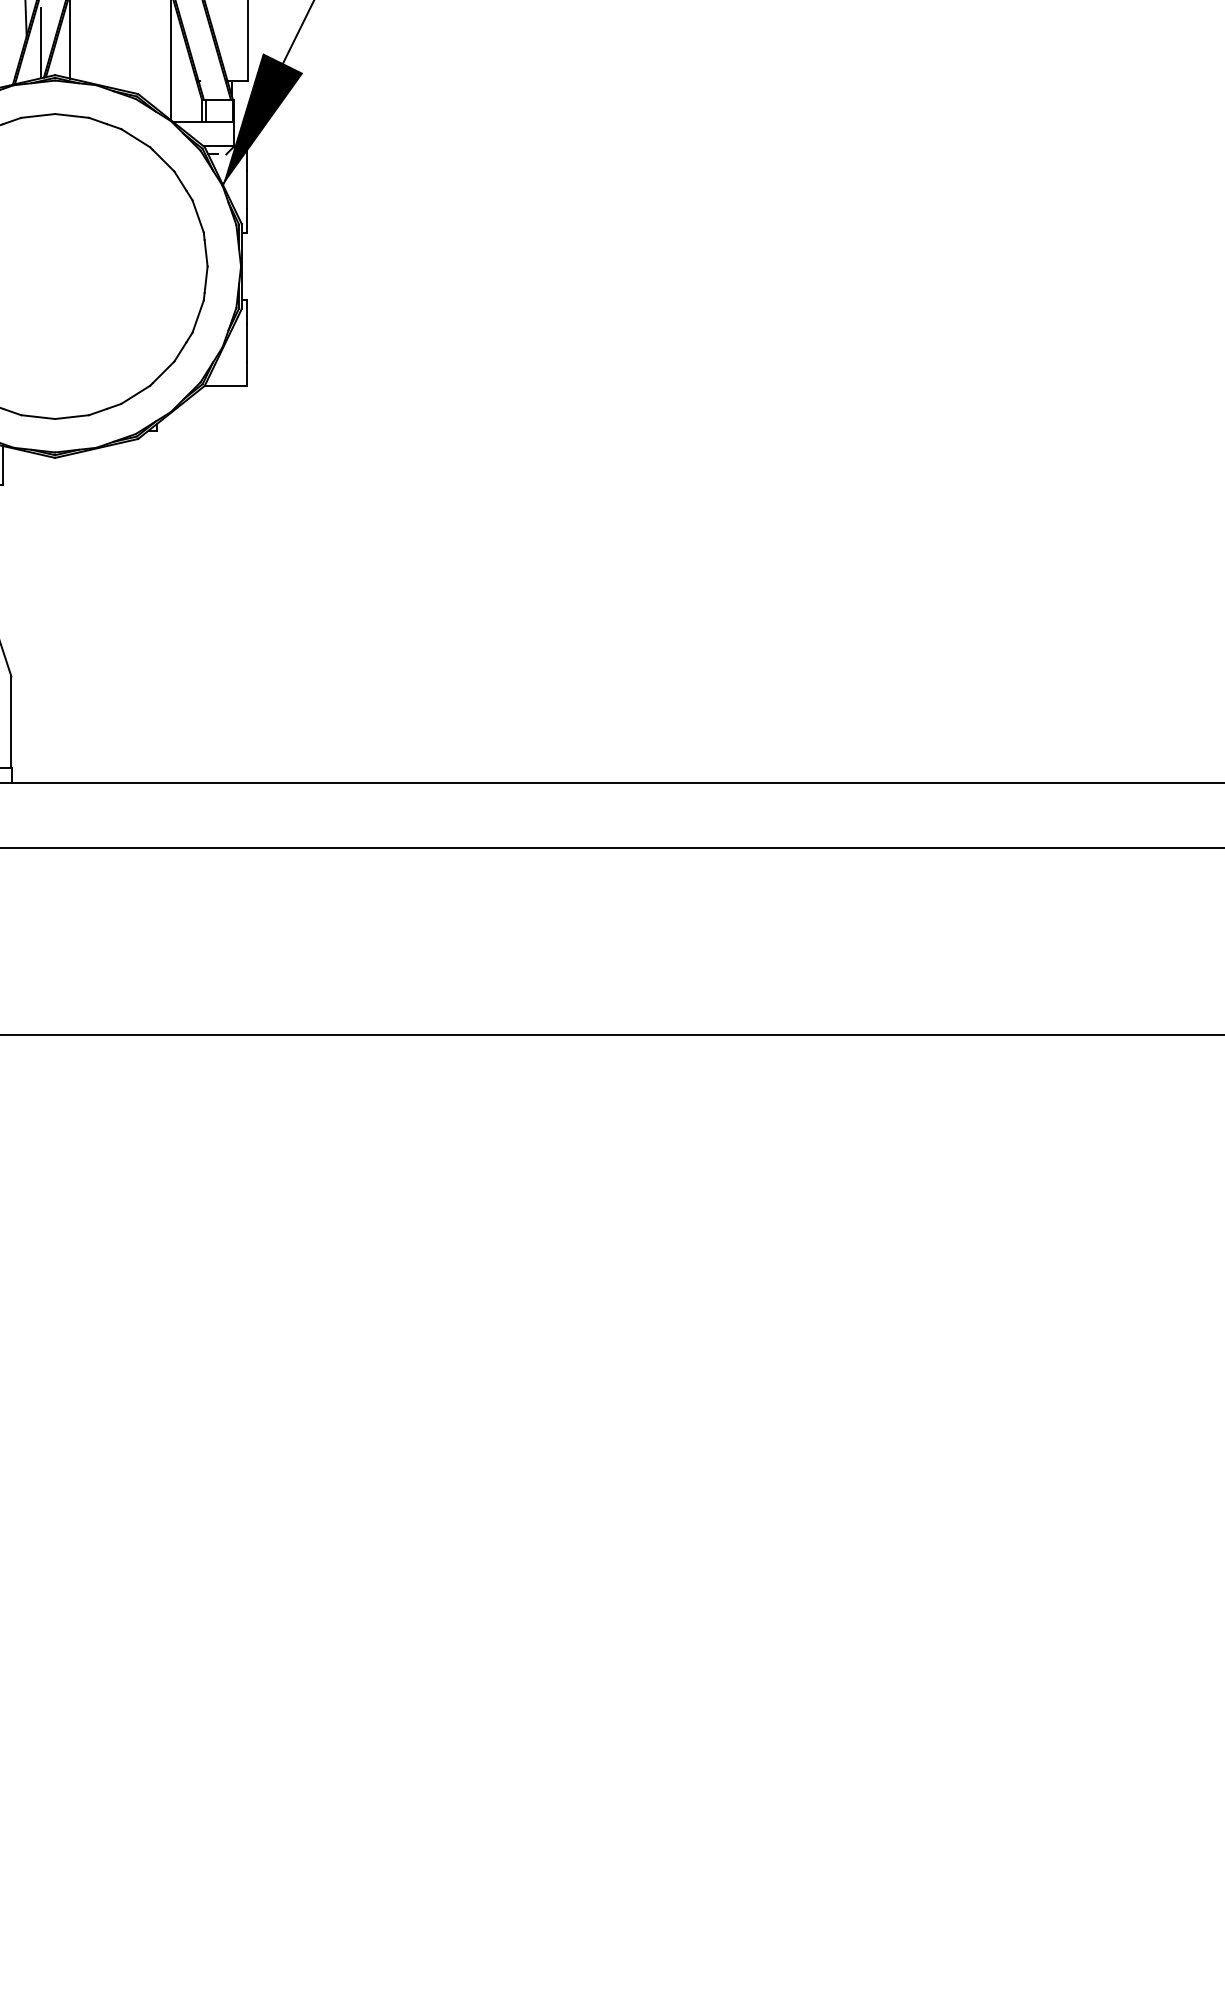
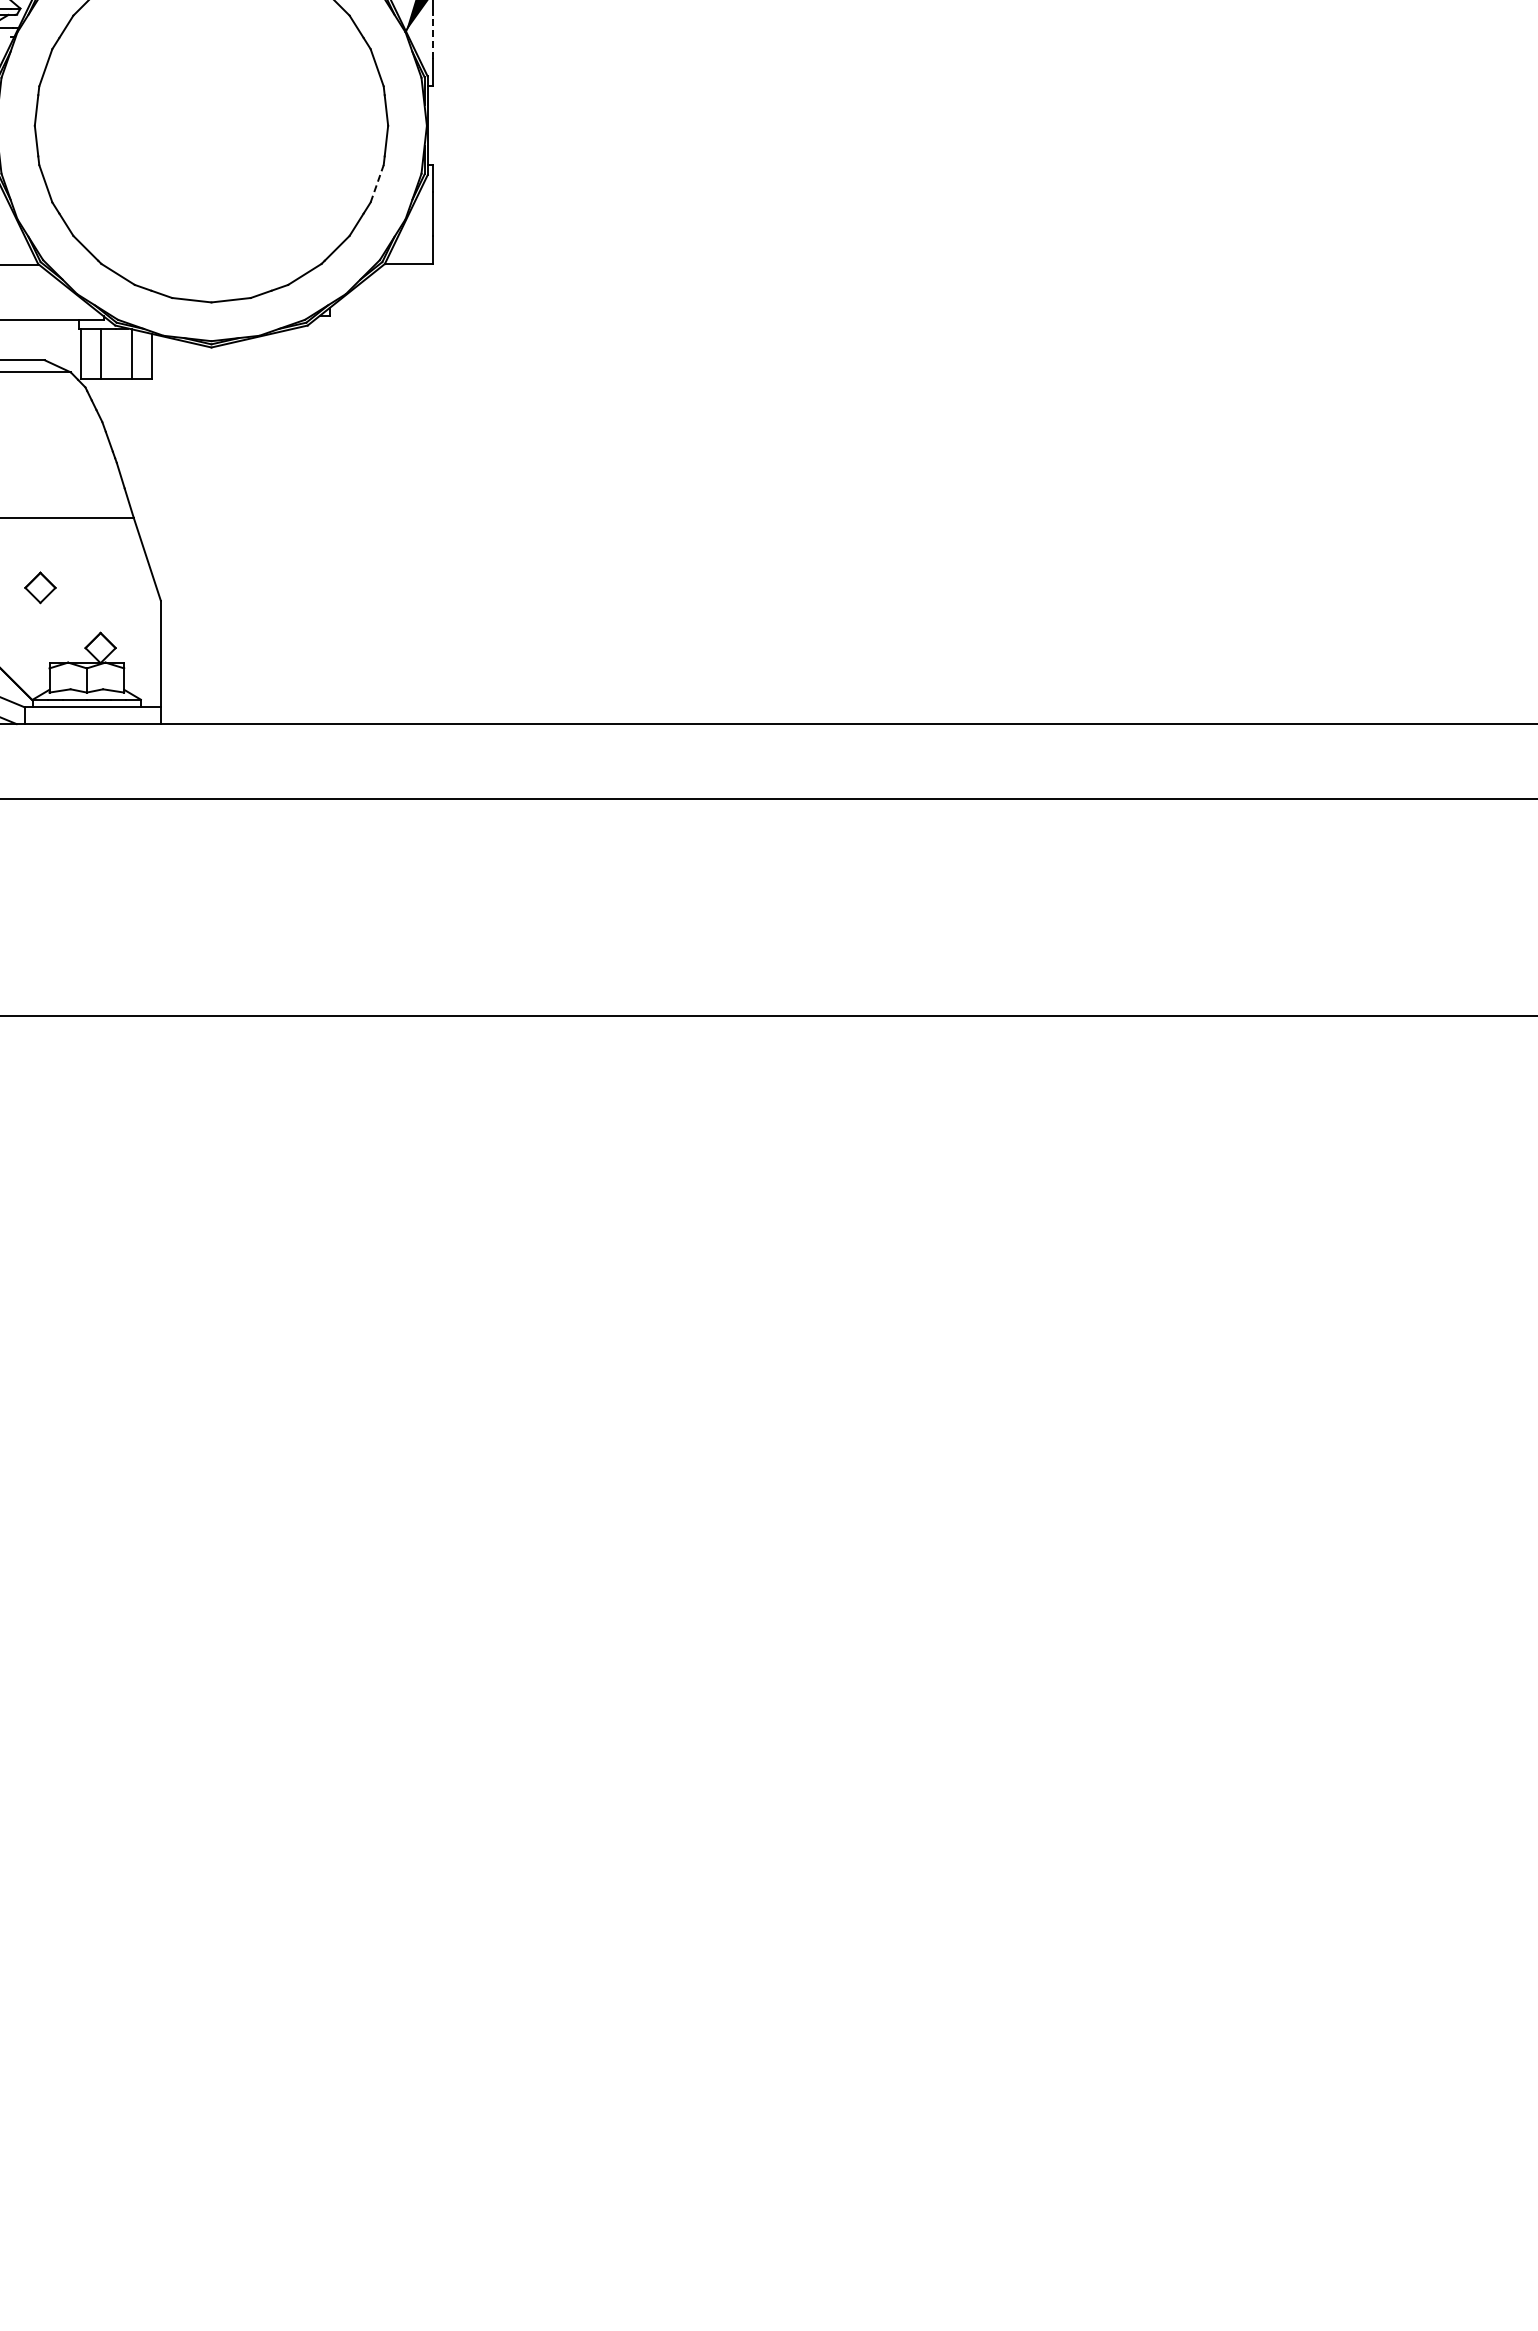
line: (246, 190) -> (433, 37), solid -> dashed
line: (198, 316) -> (377, 183), solid -> dashed

